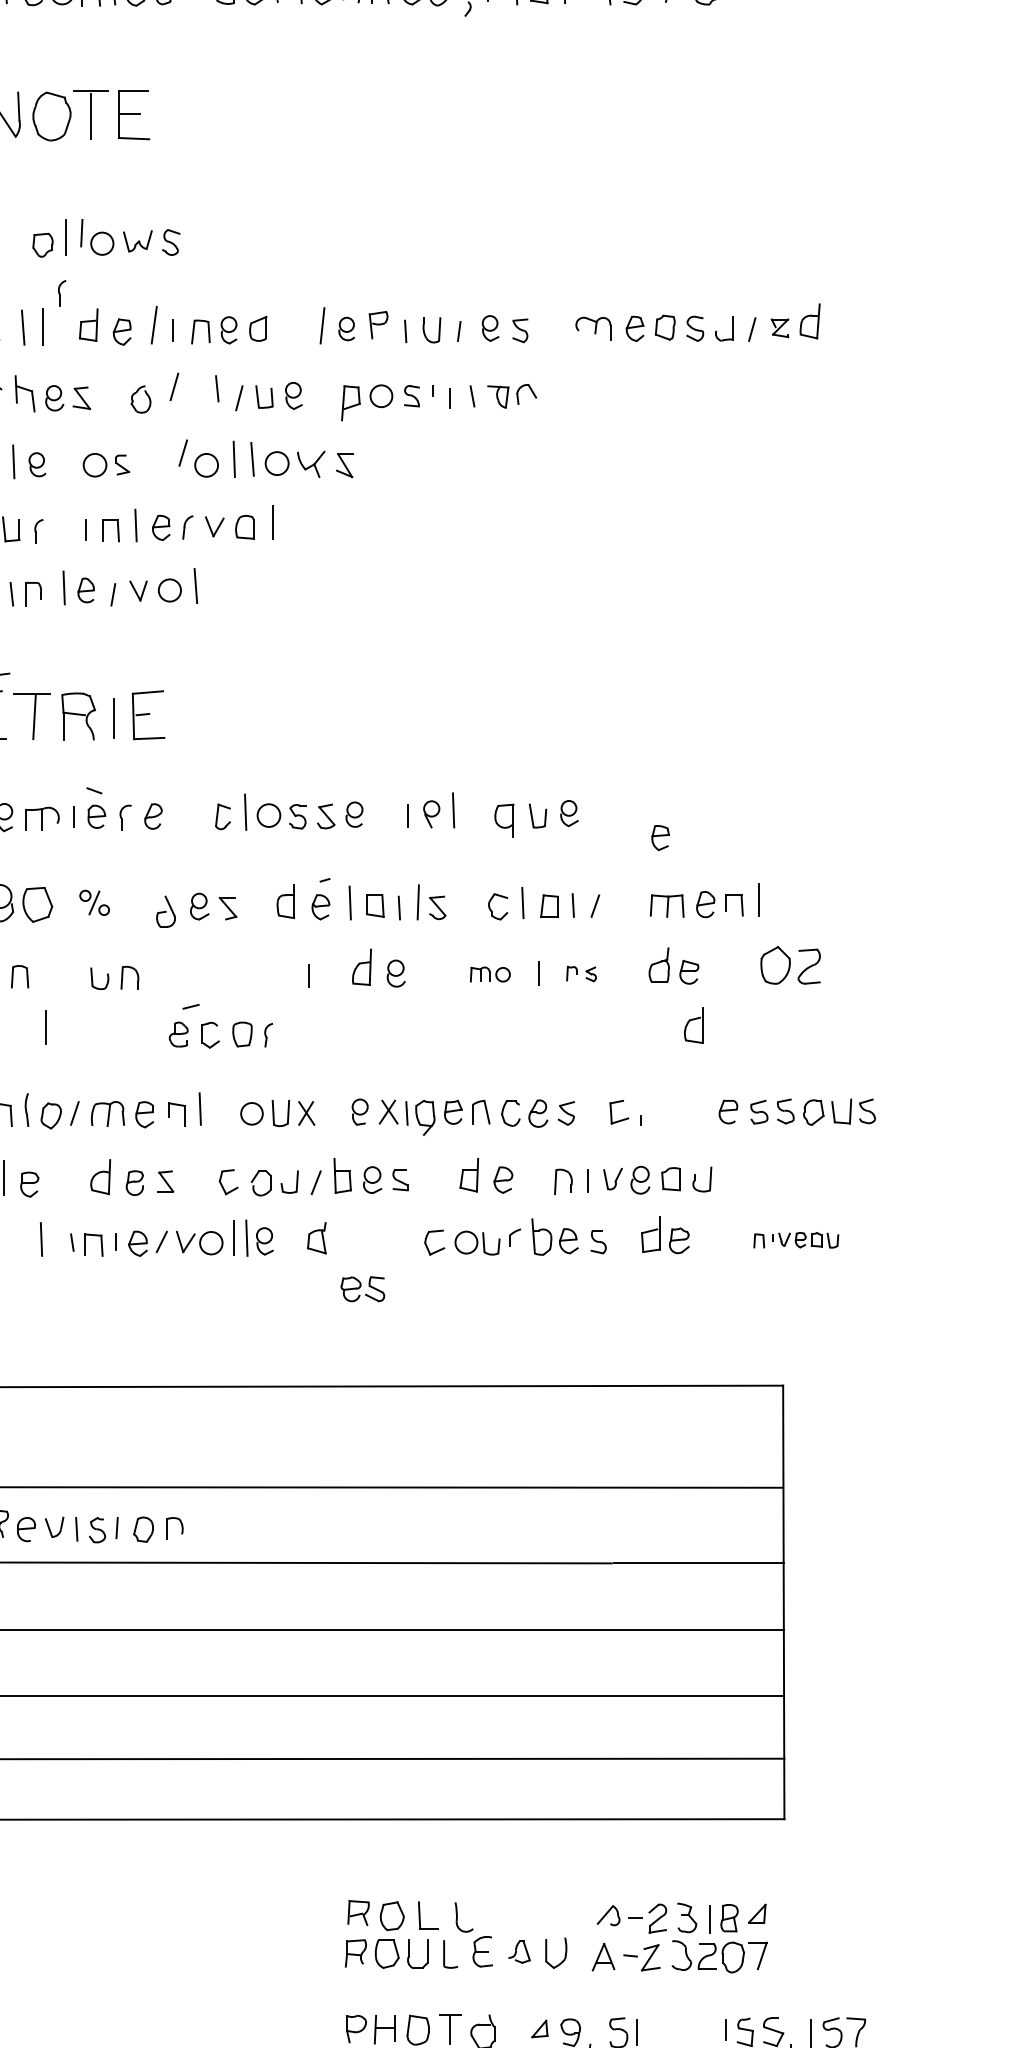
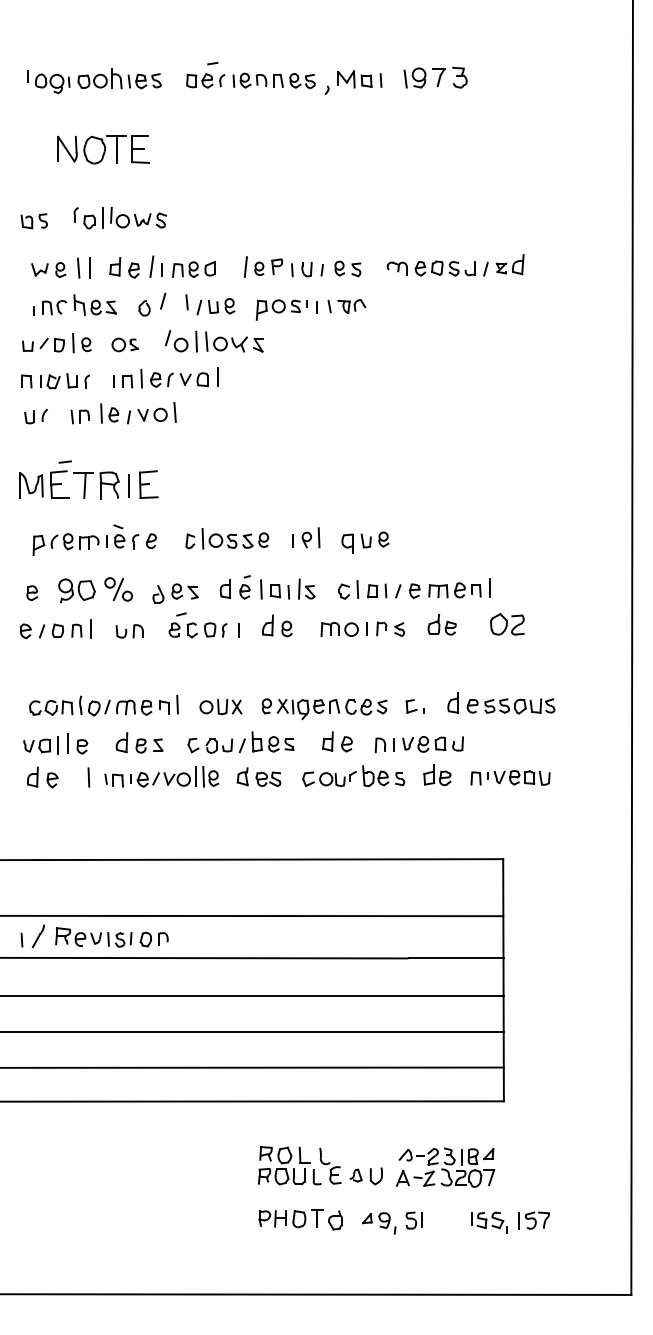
part: (60, 292) -> (75, 214), moved
part: (660, 836) -> (414, 590), moved
part: (94, 902) -> (118, 589), size x1.67
part: (581, 972) -> (390, 628), size x1.67
part: (490, 974) -> (339, 629), size x1.67
part: (694, 1024) -> (453, 702), moved
line: (44, 1026) -> (90, 628), moved
part: (219, 1026) -> (197, 625), moved
part: (796, 1239) -> (510, 777), size x1.67
part: (363, 1287) -> (268, 778), moved

